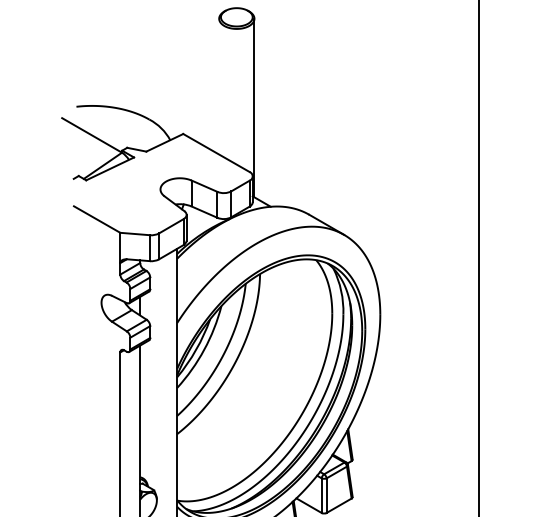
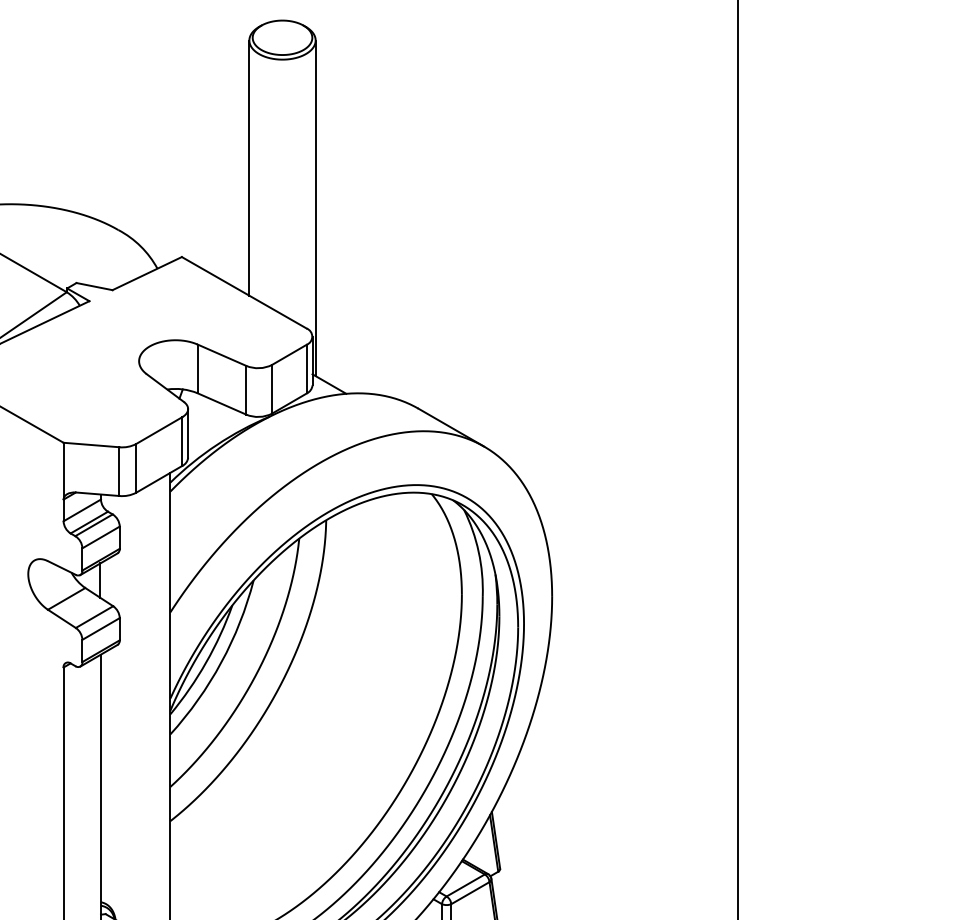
line: (219, 86) -> (249, 167), added

